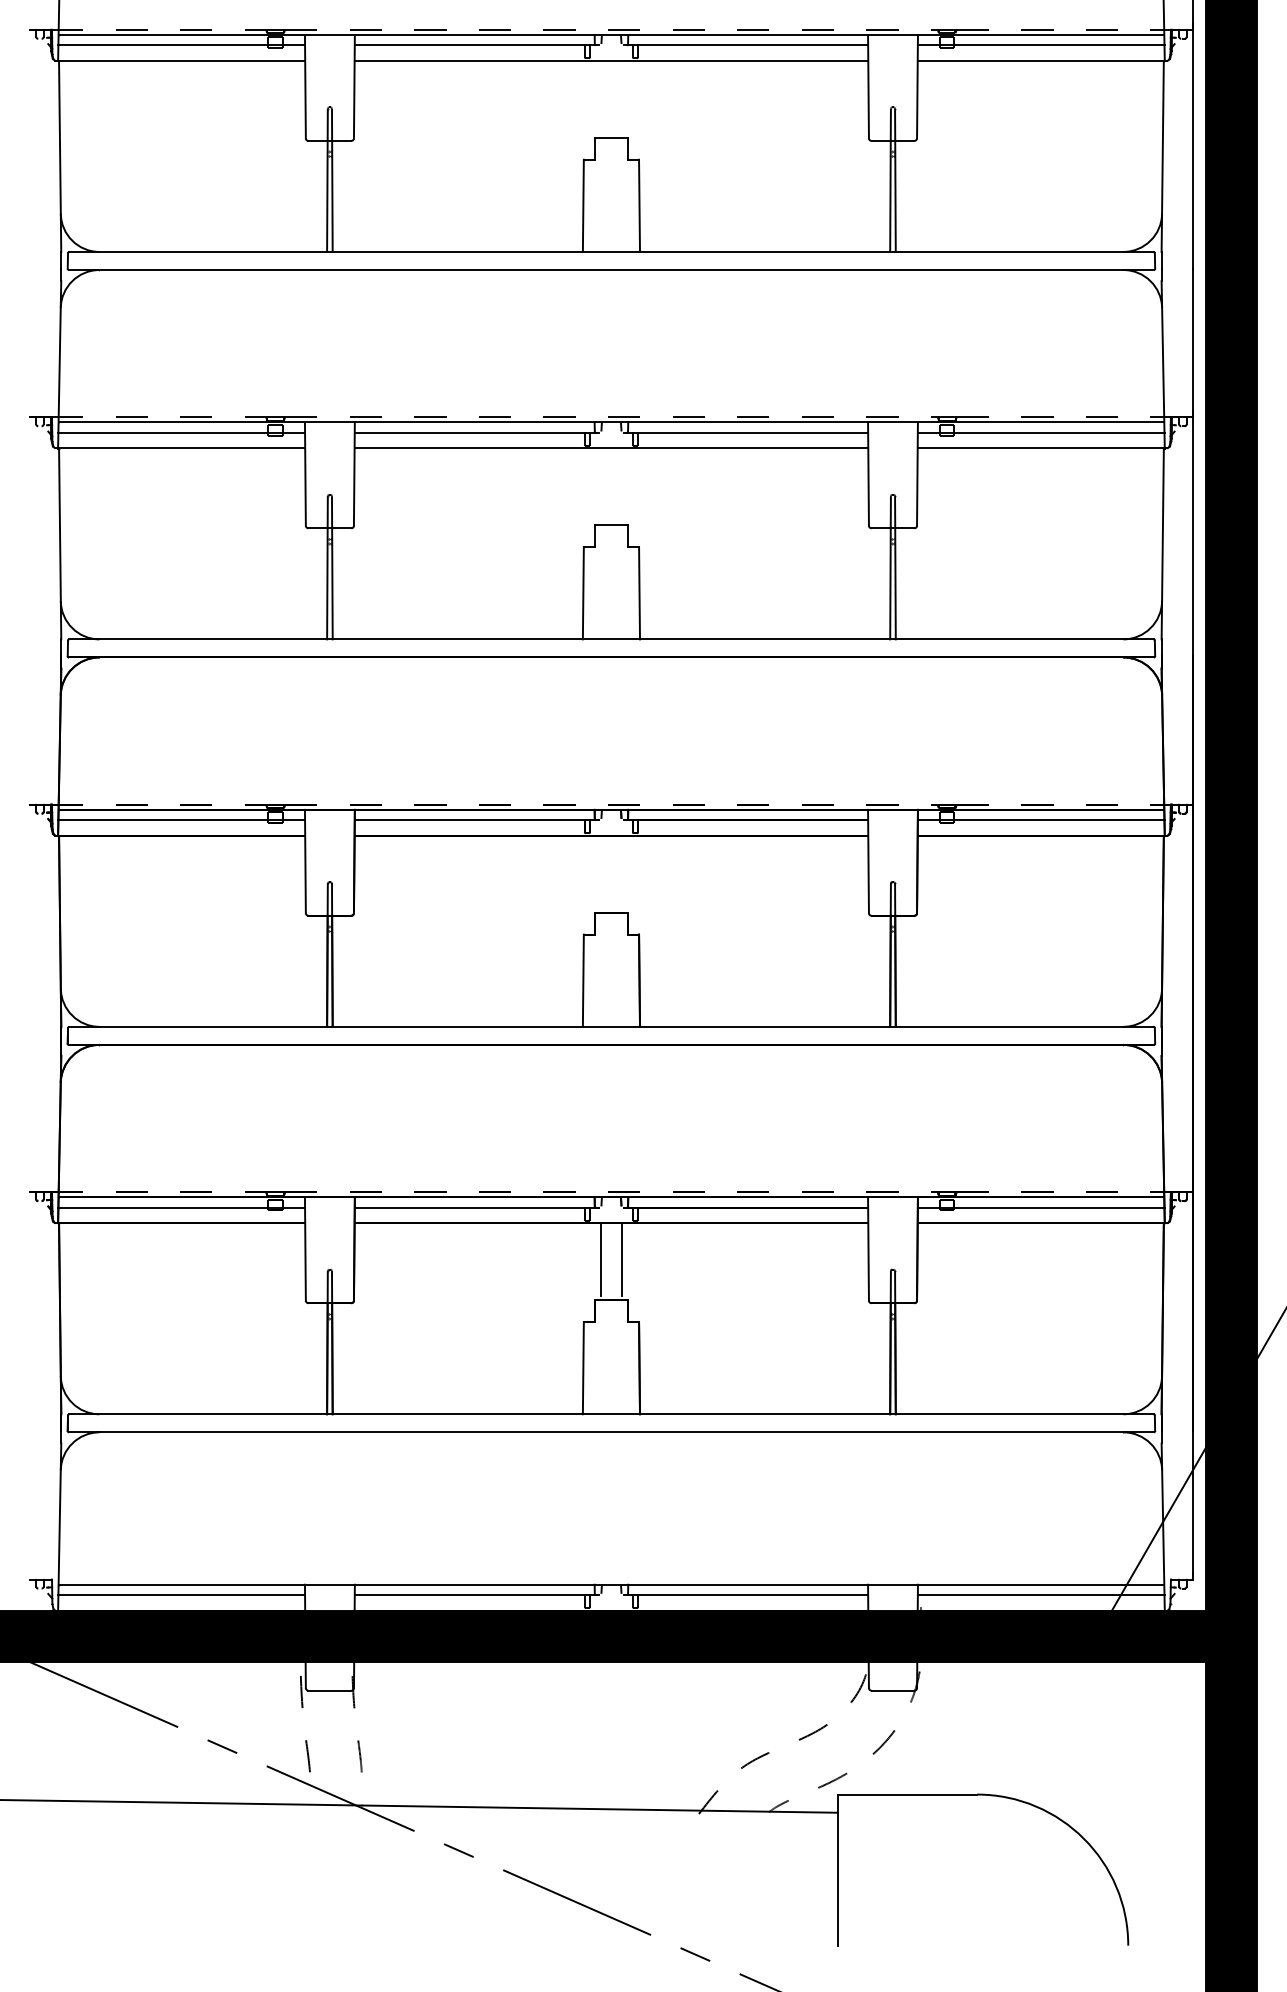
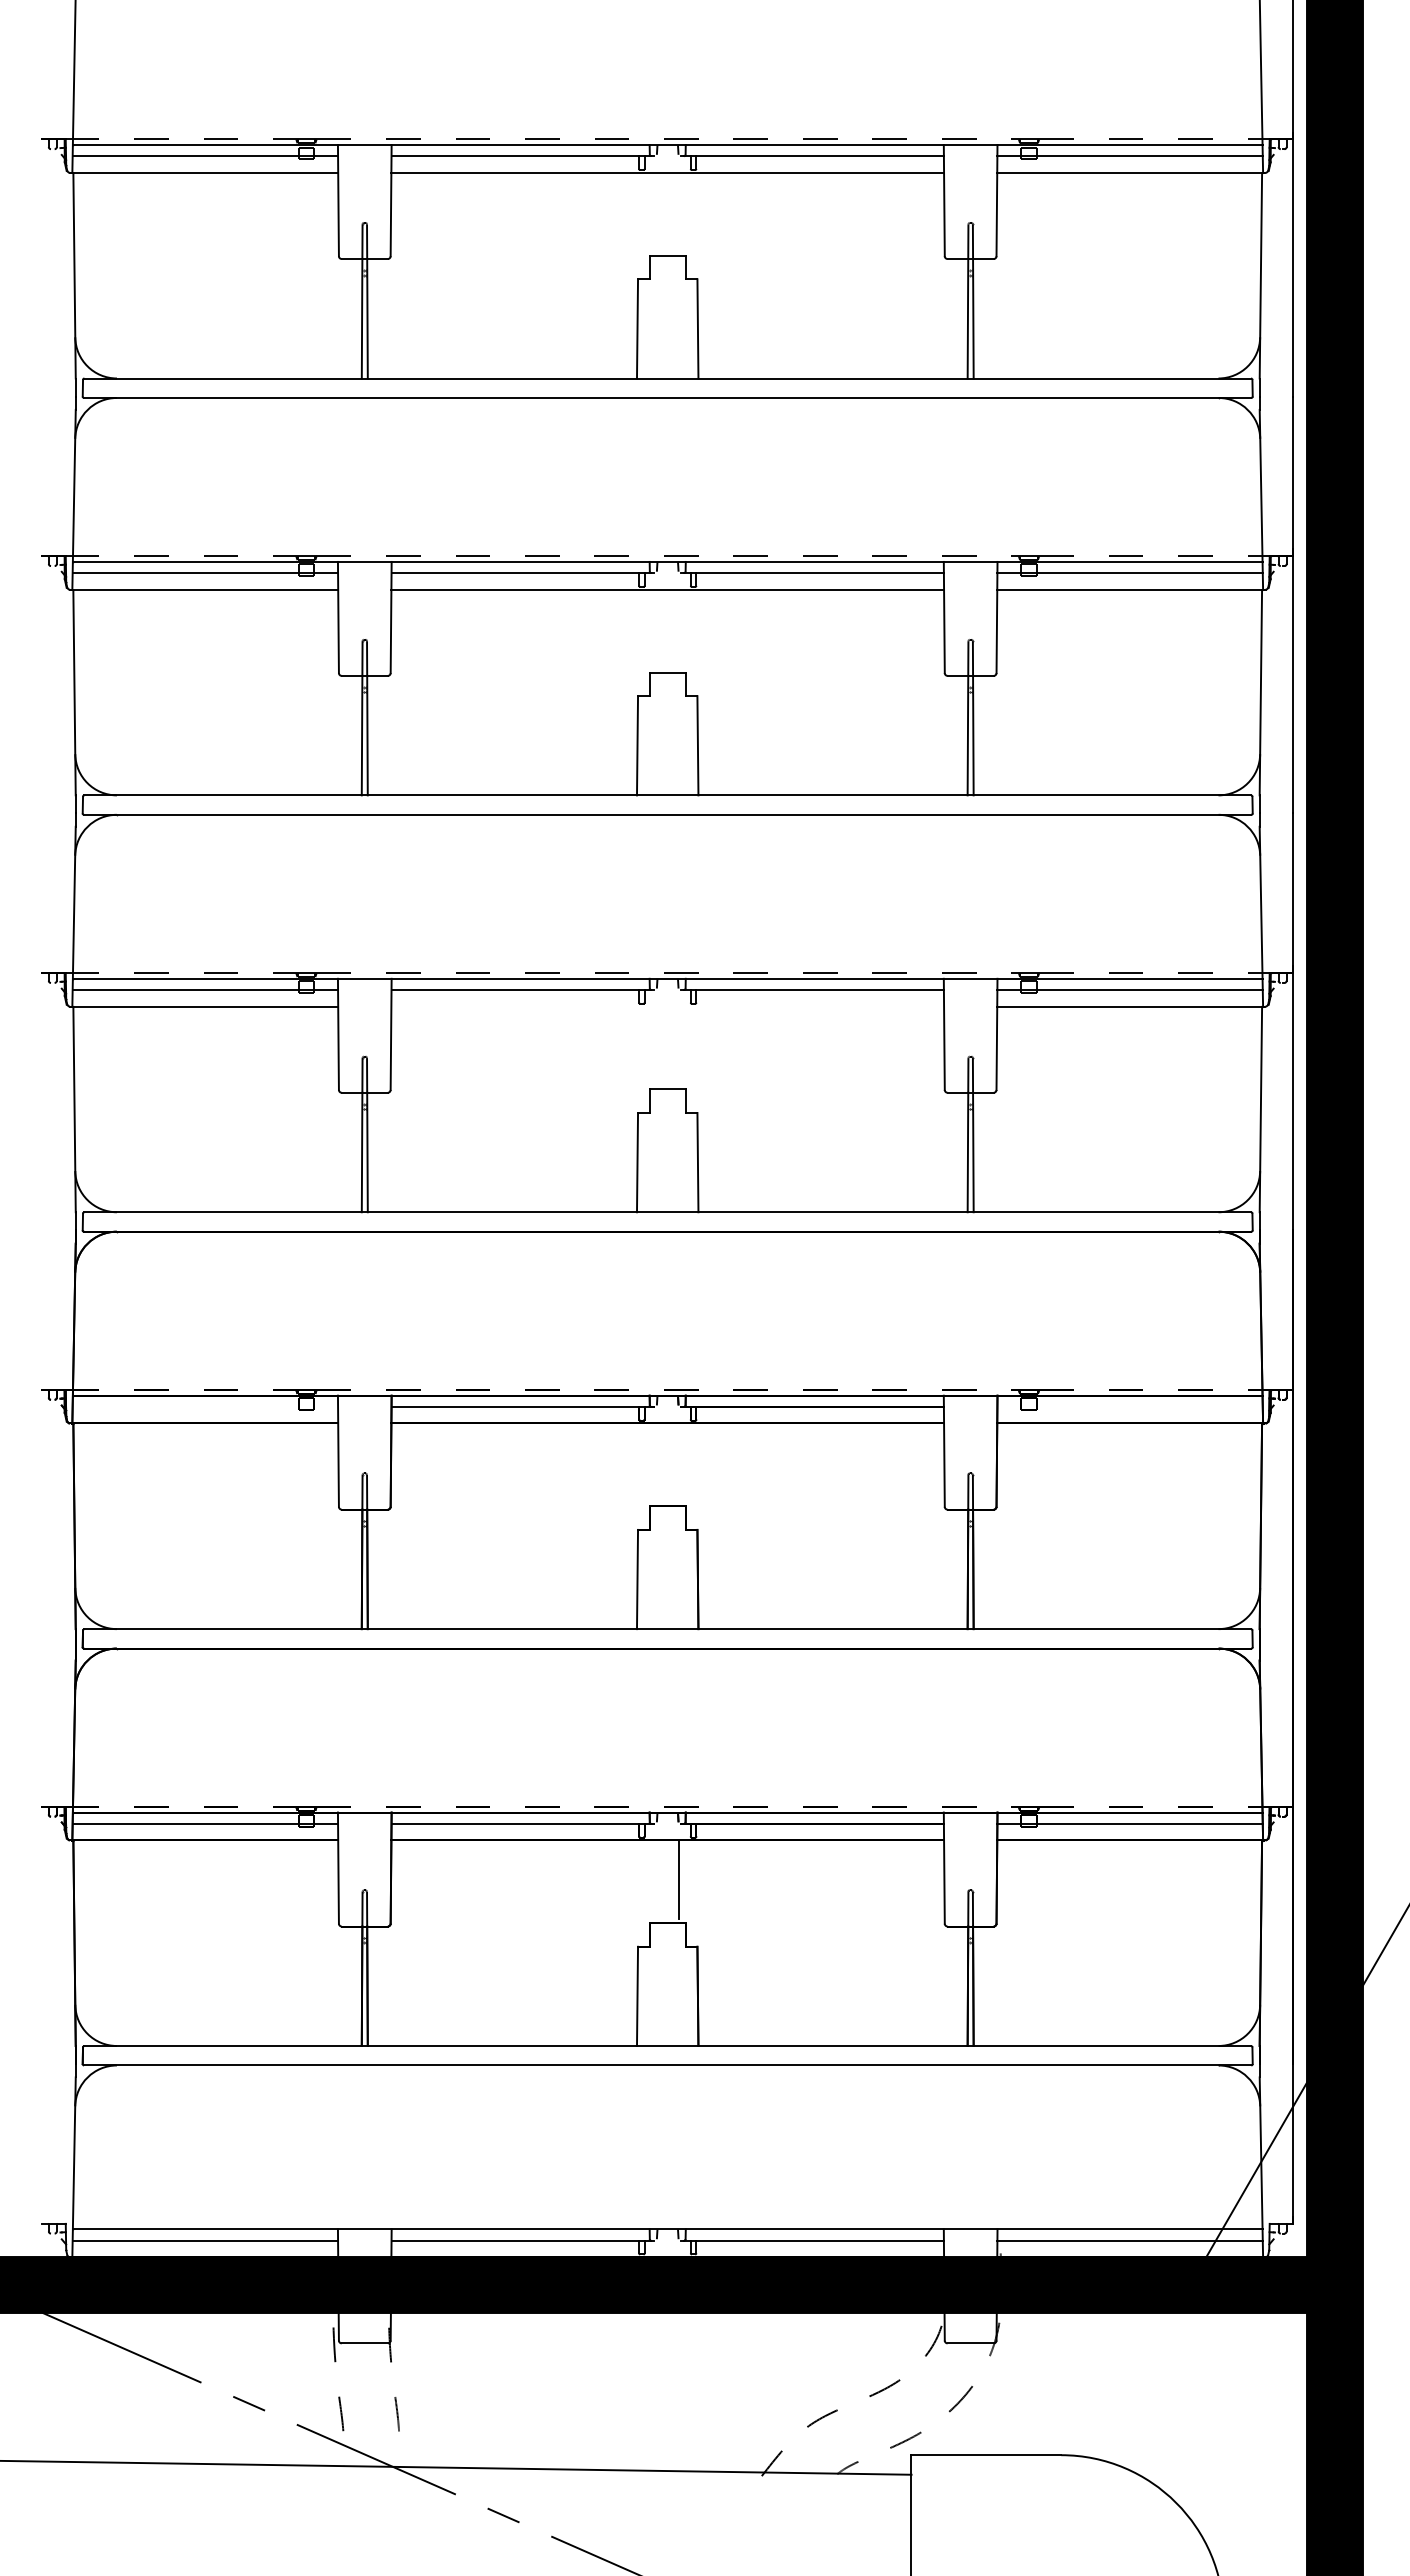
line: (611, 448) -> (667, 1006), removed
line: (181, 819) -> (205, 1406), removed
line: (1040, 819) -> (1129, 1406), removed
line: (601, 1259) -> (656, 1879), removed

